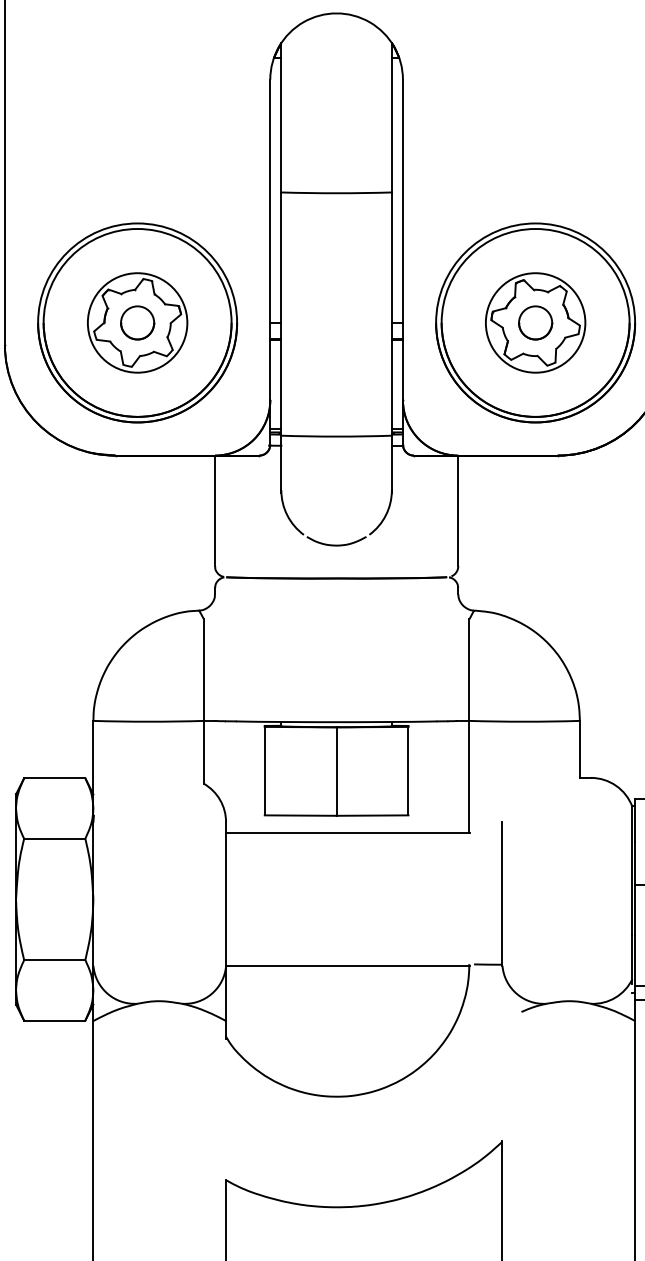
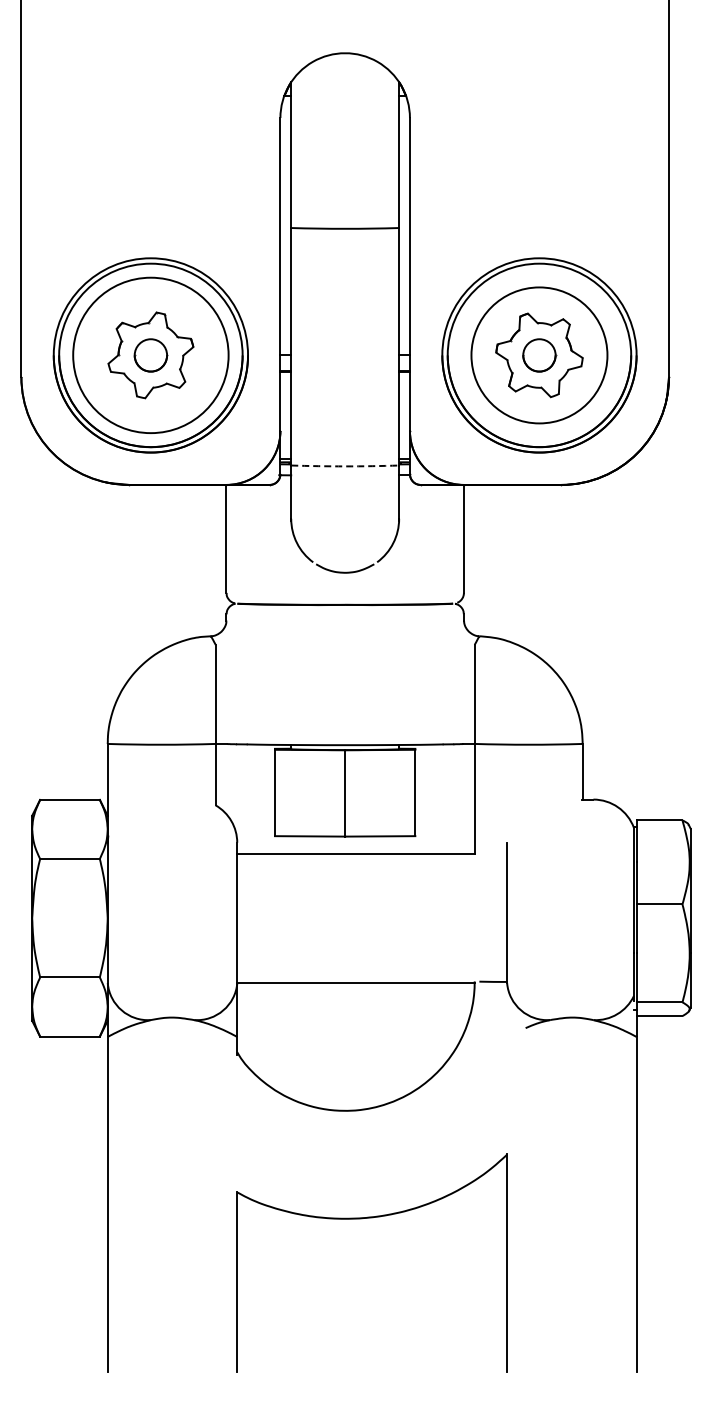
circle: (137, 323) -> (150, 355), size x1.6
circle: (535, 323) -> (539, 355), size x1.4
arc: (336, 436) -> (345, 466), solid -> dashed

